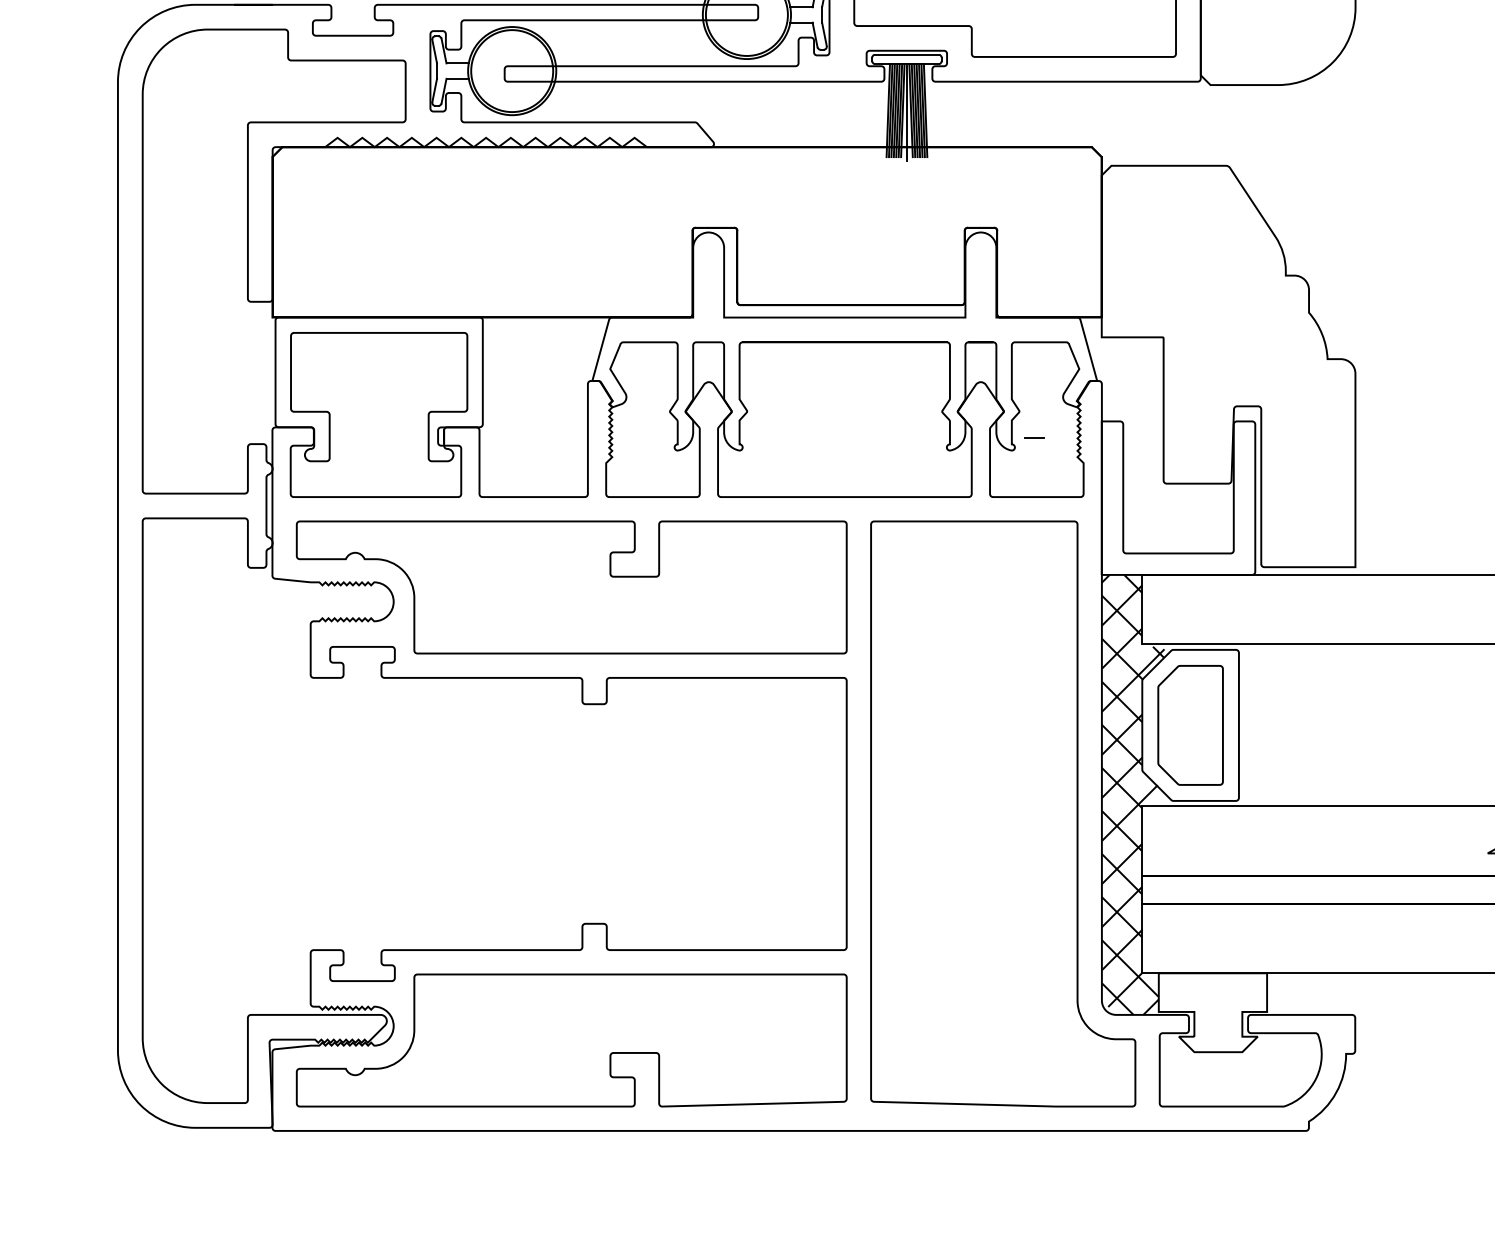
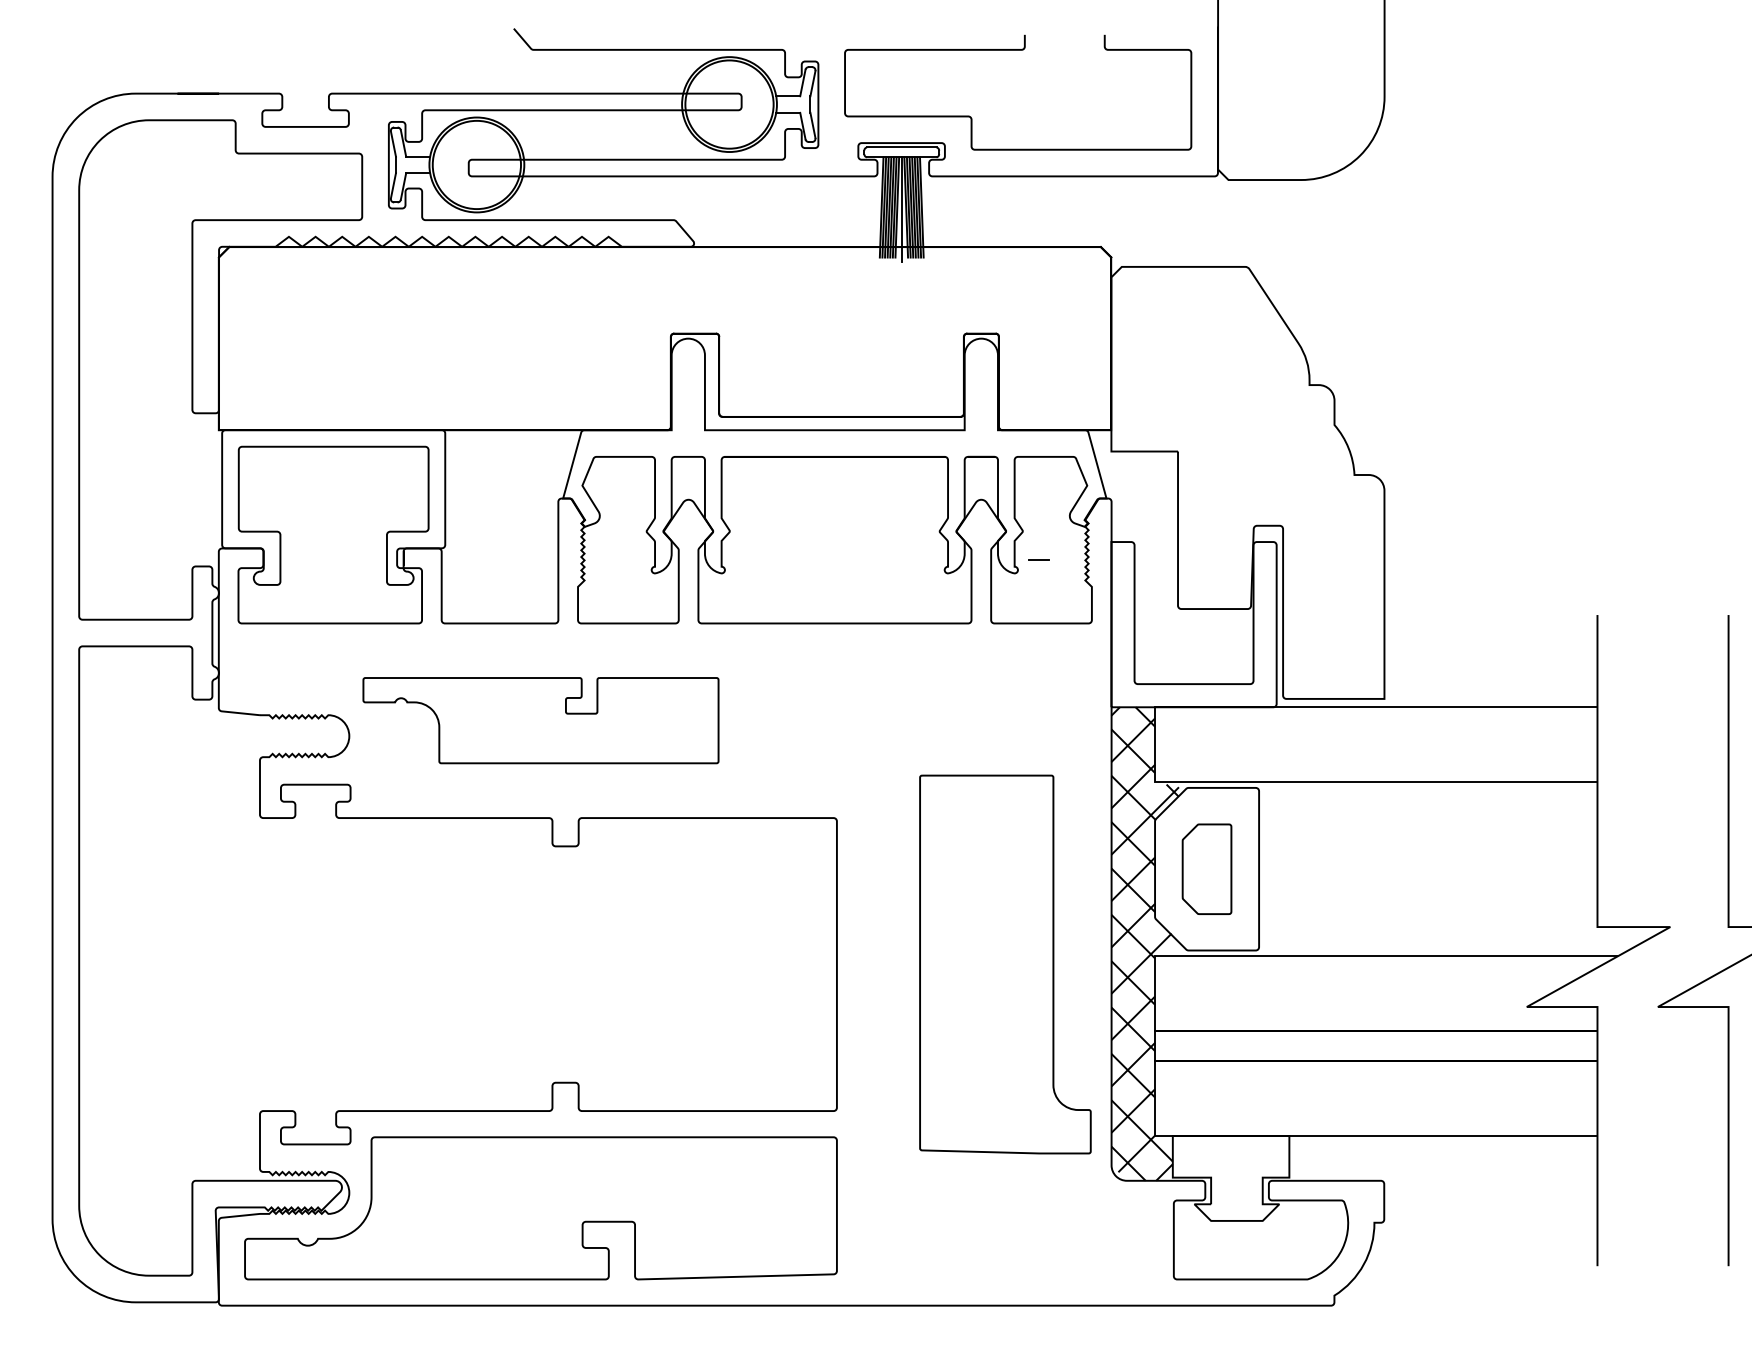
part: (571, 587) -> (540, 720), size x0.6
part: (1190, 725) -> (1206, 869), size x0.7
part: (1003, 813) -> (1005, 964), size x0.6

